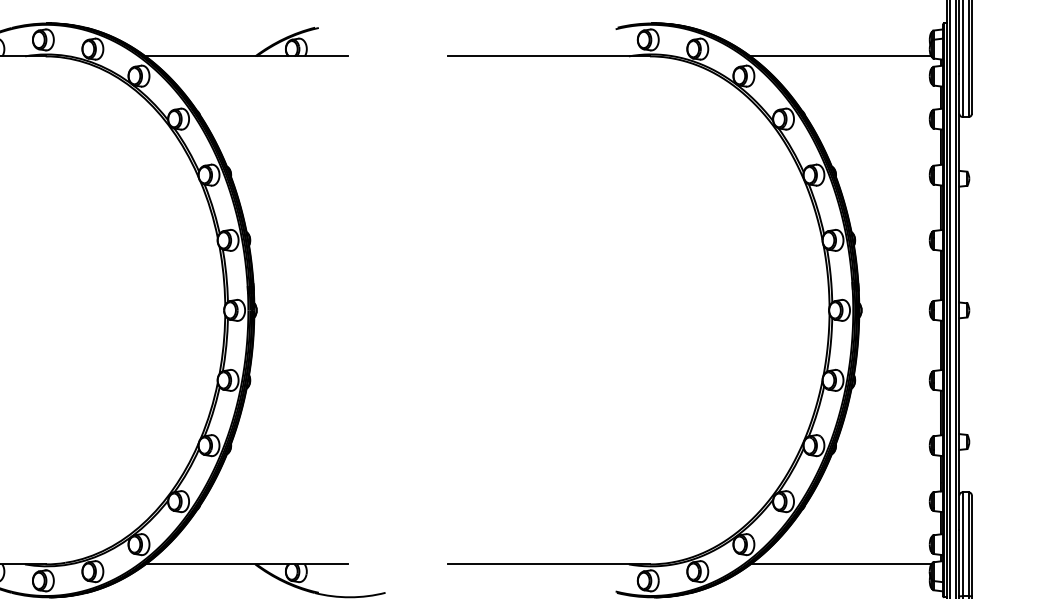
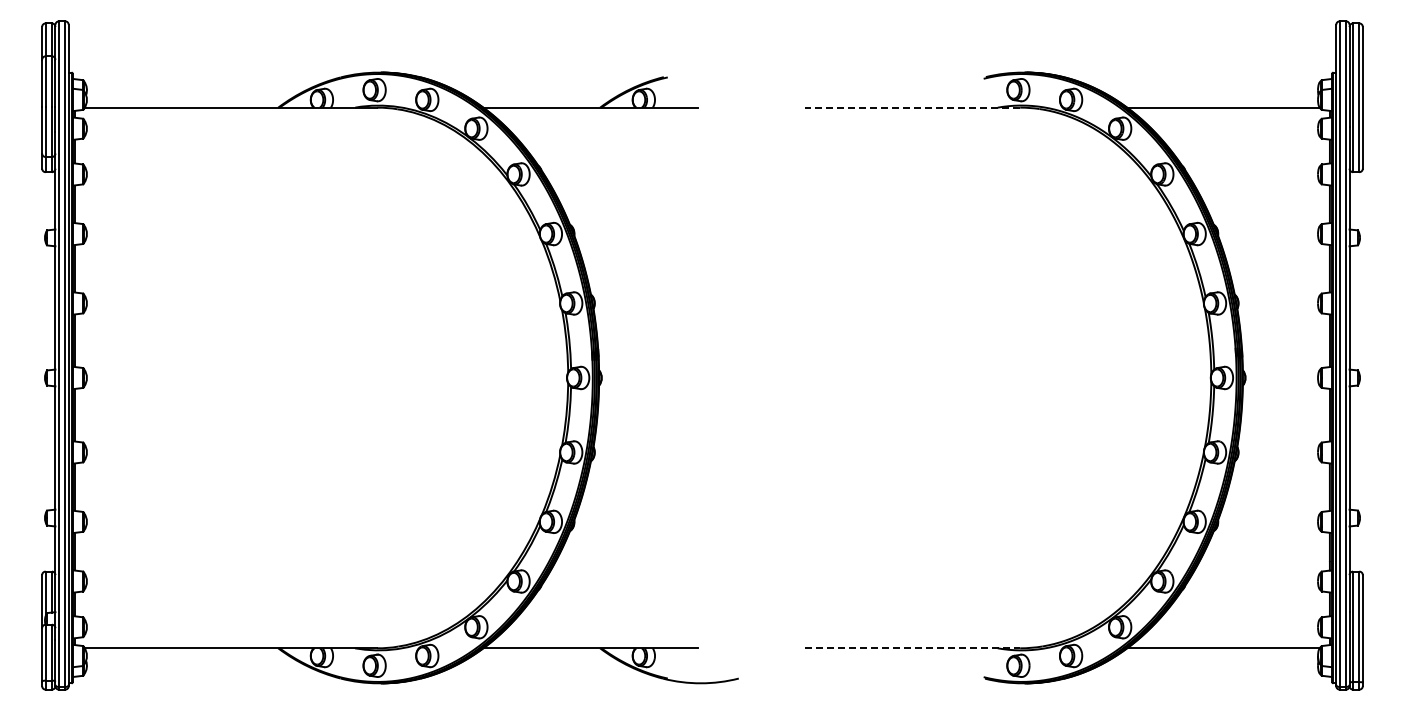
line: (548, 56) -> (912, 107), solid -> dashed
line: (549, 564) -> (913, 648), solid -> dashed

